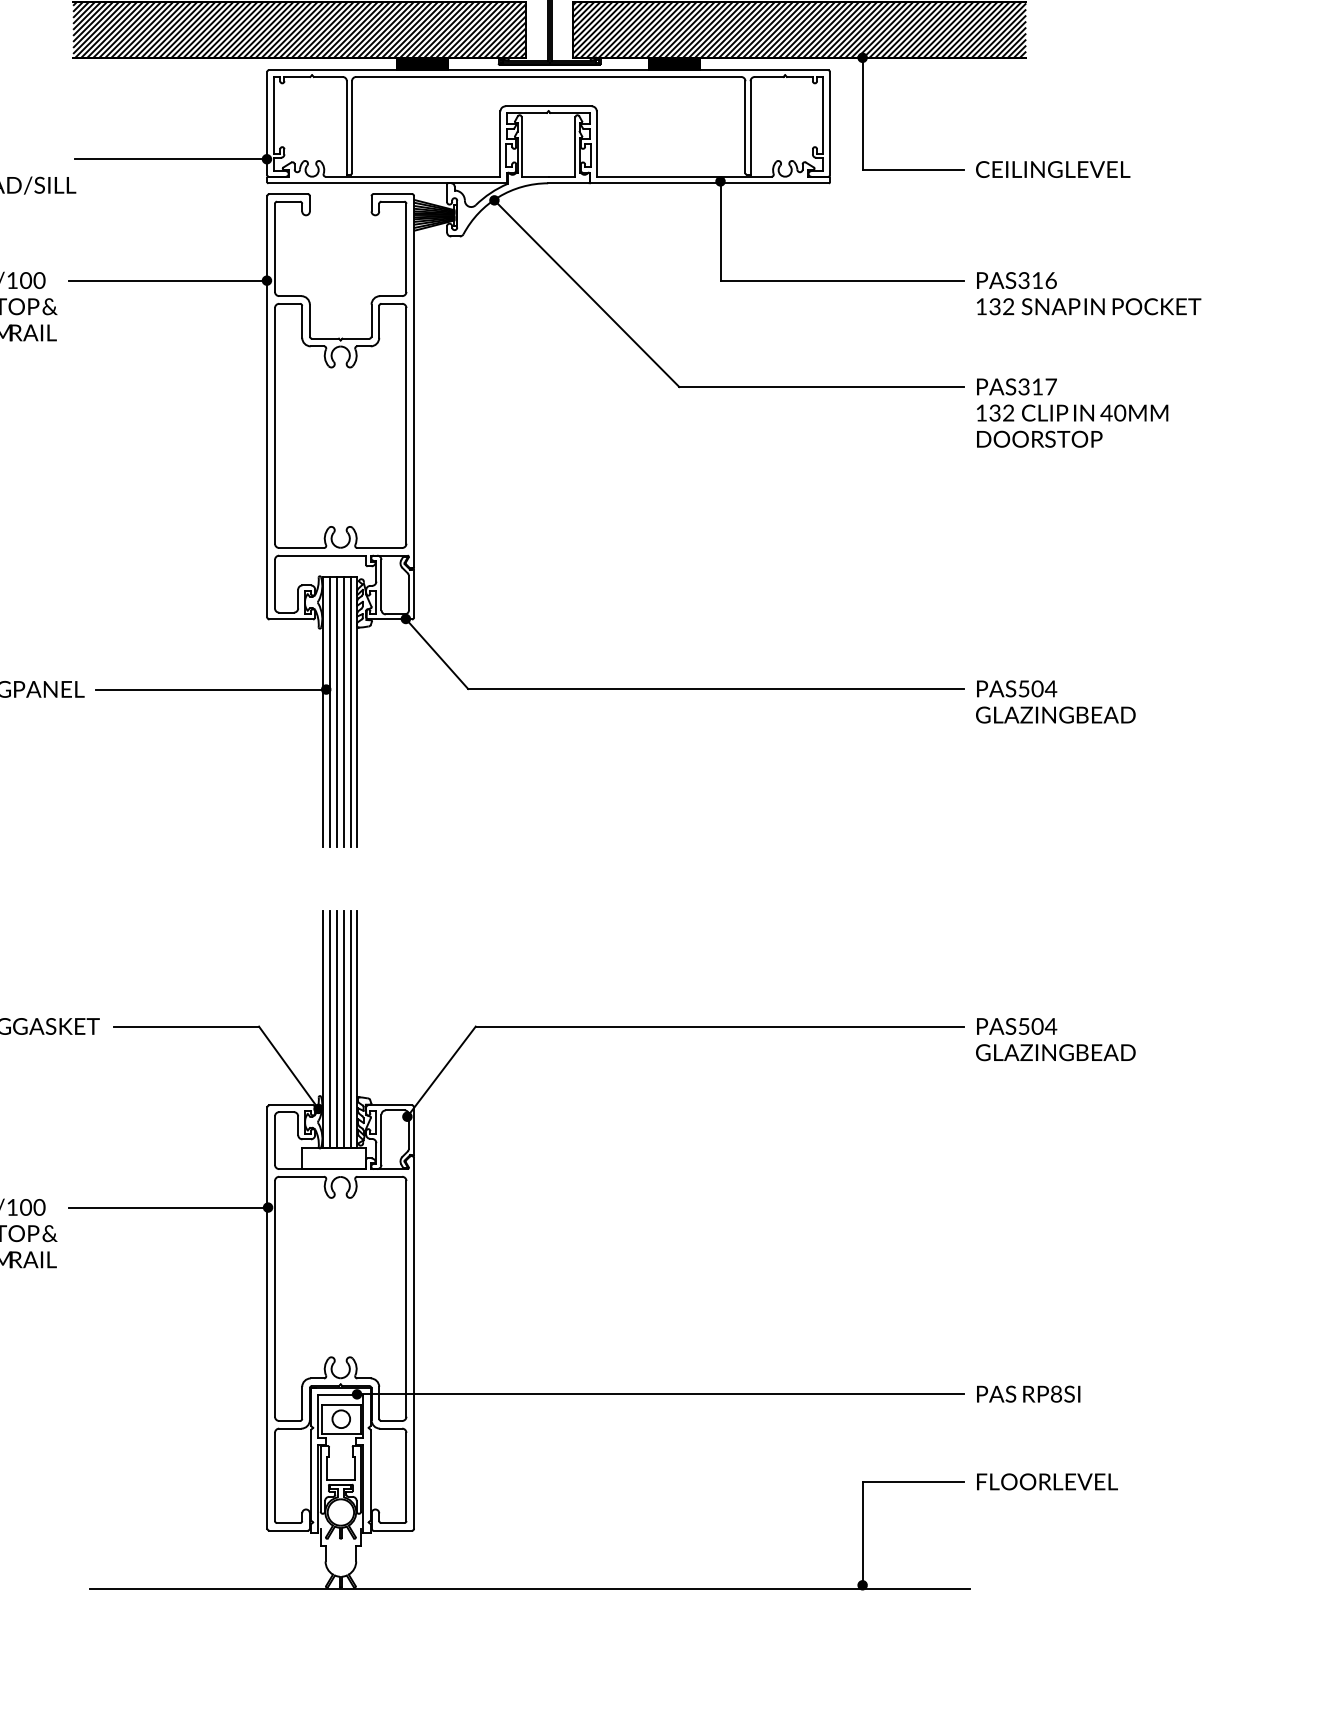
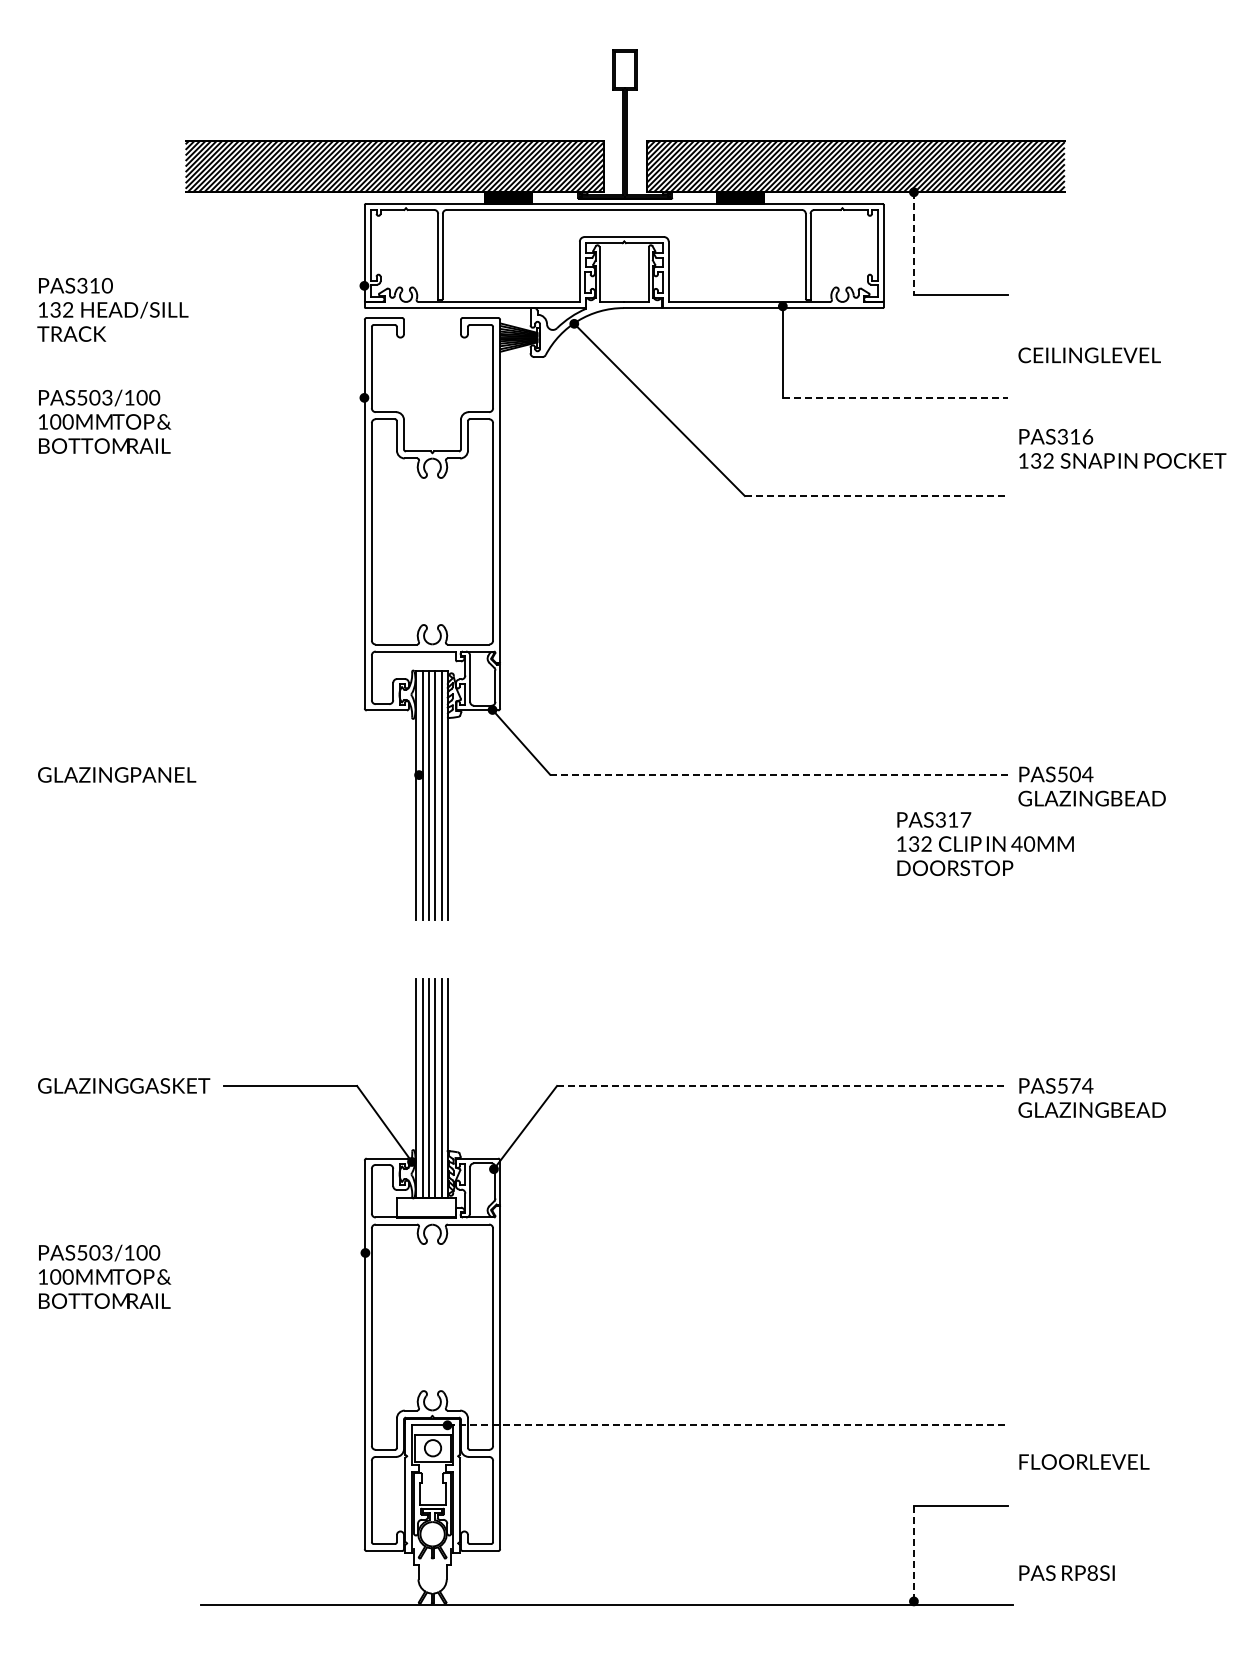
line: (862, 113) -> (913, 243), solid -> dashed
line: (170, 158) -> (275, 285), removed
text: (1052, 169) -> (1089, 355), moved
line: (167, 280) -> (272, 397), removed
line: (842, 280) -> (895, 397), solid -> dashed
text: (1088, 293) -> (1122, 448), moved
line: (822, 387) -> (876, 496), solid -> dashed
text: (1072, 412) -> (985, 843), moved
line: (715, 688) -> (778, 774), solid -> dashed
line: (210, 689) -> (312, 775), removed
text: (1036, 1026) -> (1074, 1085), PAS504 -> PAS574
line: (720, 1027) -> (782, 1086), solid -> dashed
line: (168, 1207) -> (273, 1252), removed
text: (1028, 1393) -> (1066, 1572), moved
line: (661, 1394) -> (728, 1425), solid -> dashed
text: (1047, 1481) -> (1084, 1461), moved
line: (862, 1533) -> (913, 1553), solid -> dashed

